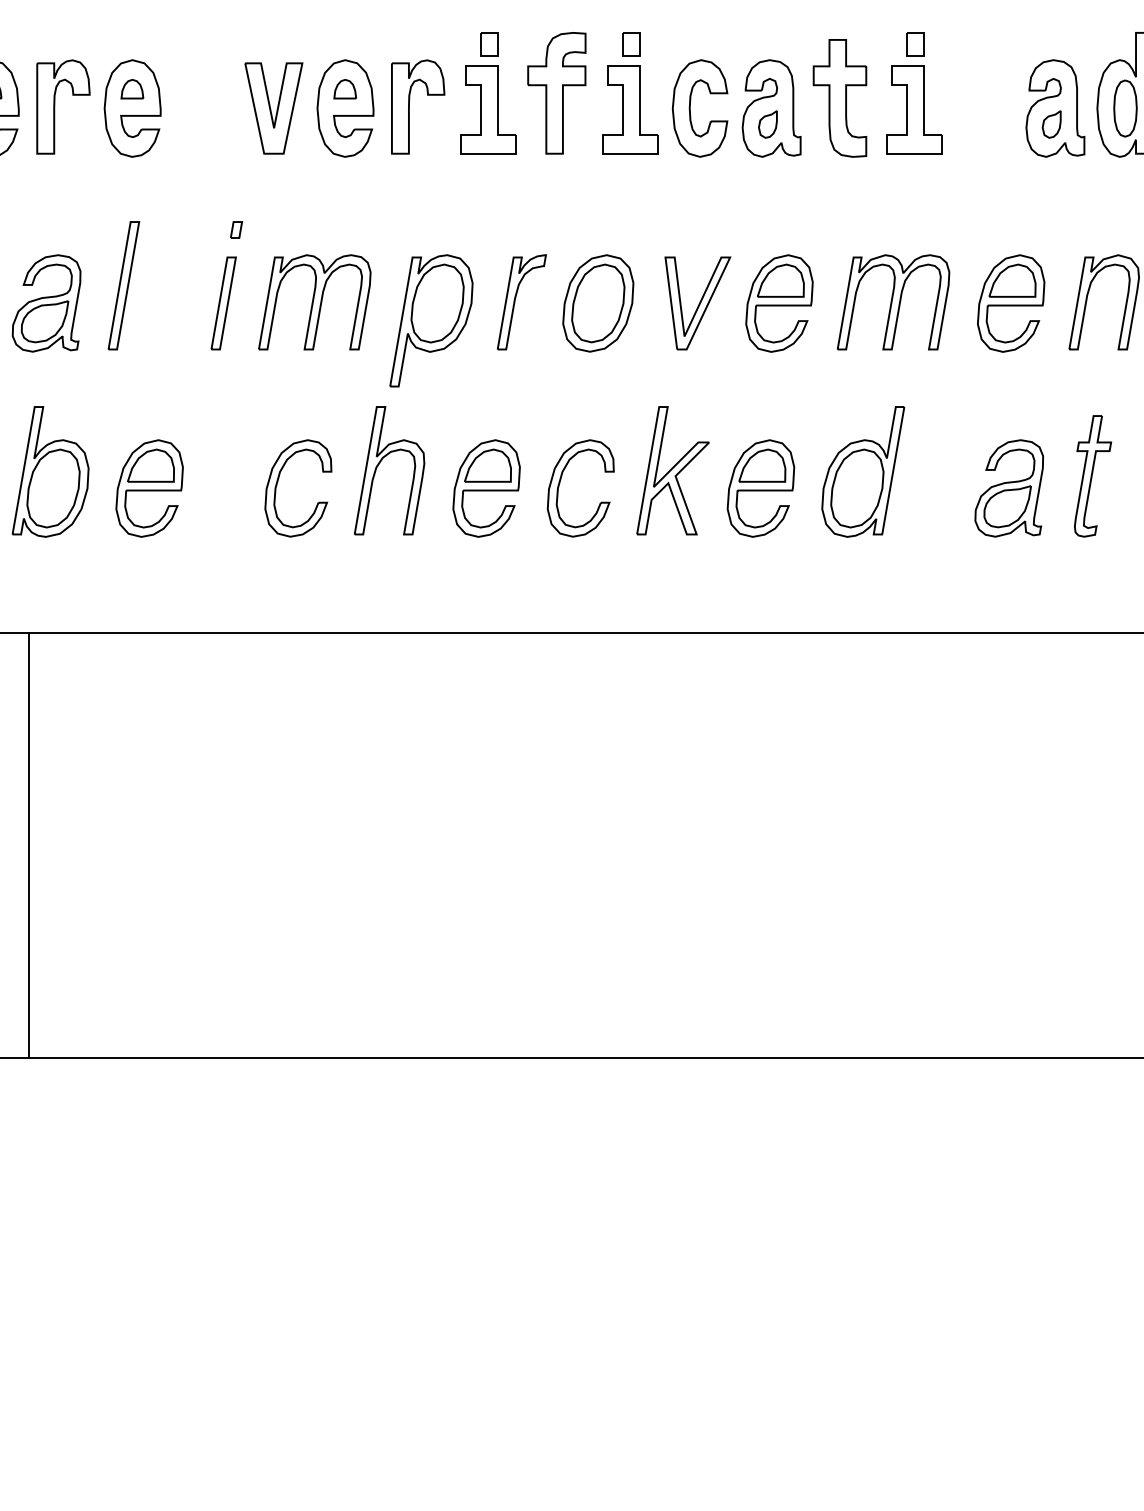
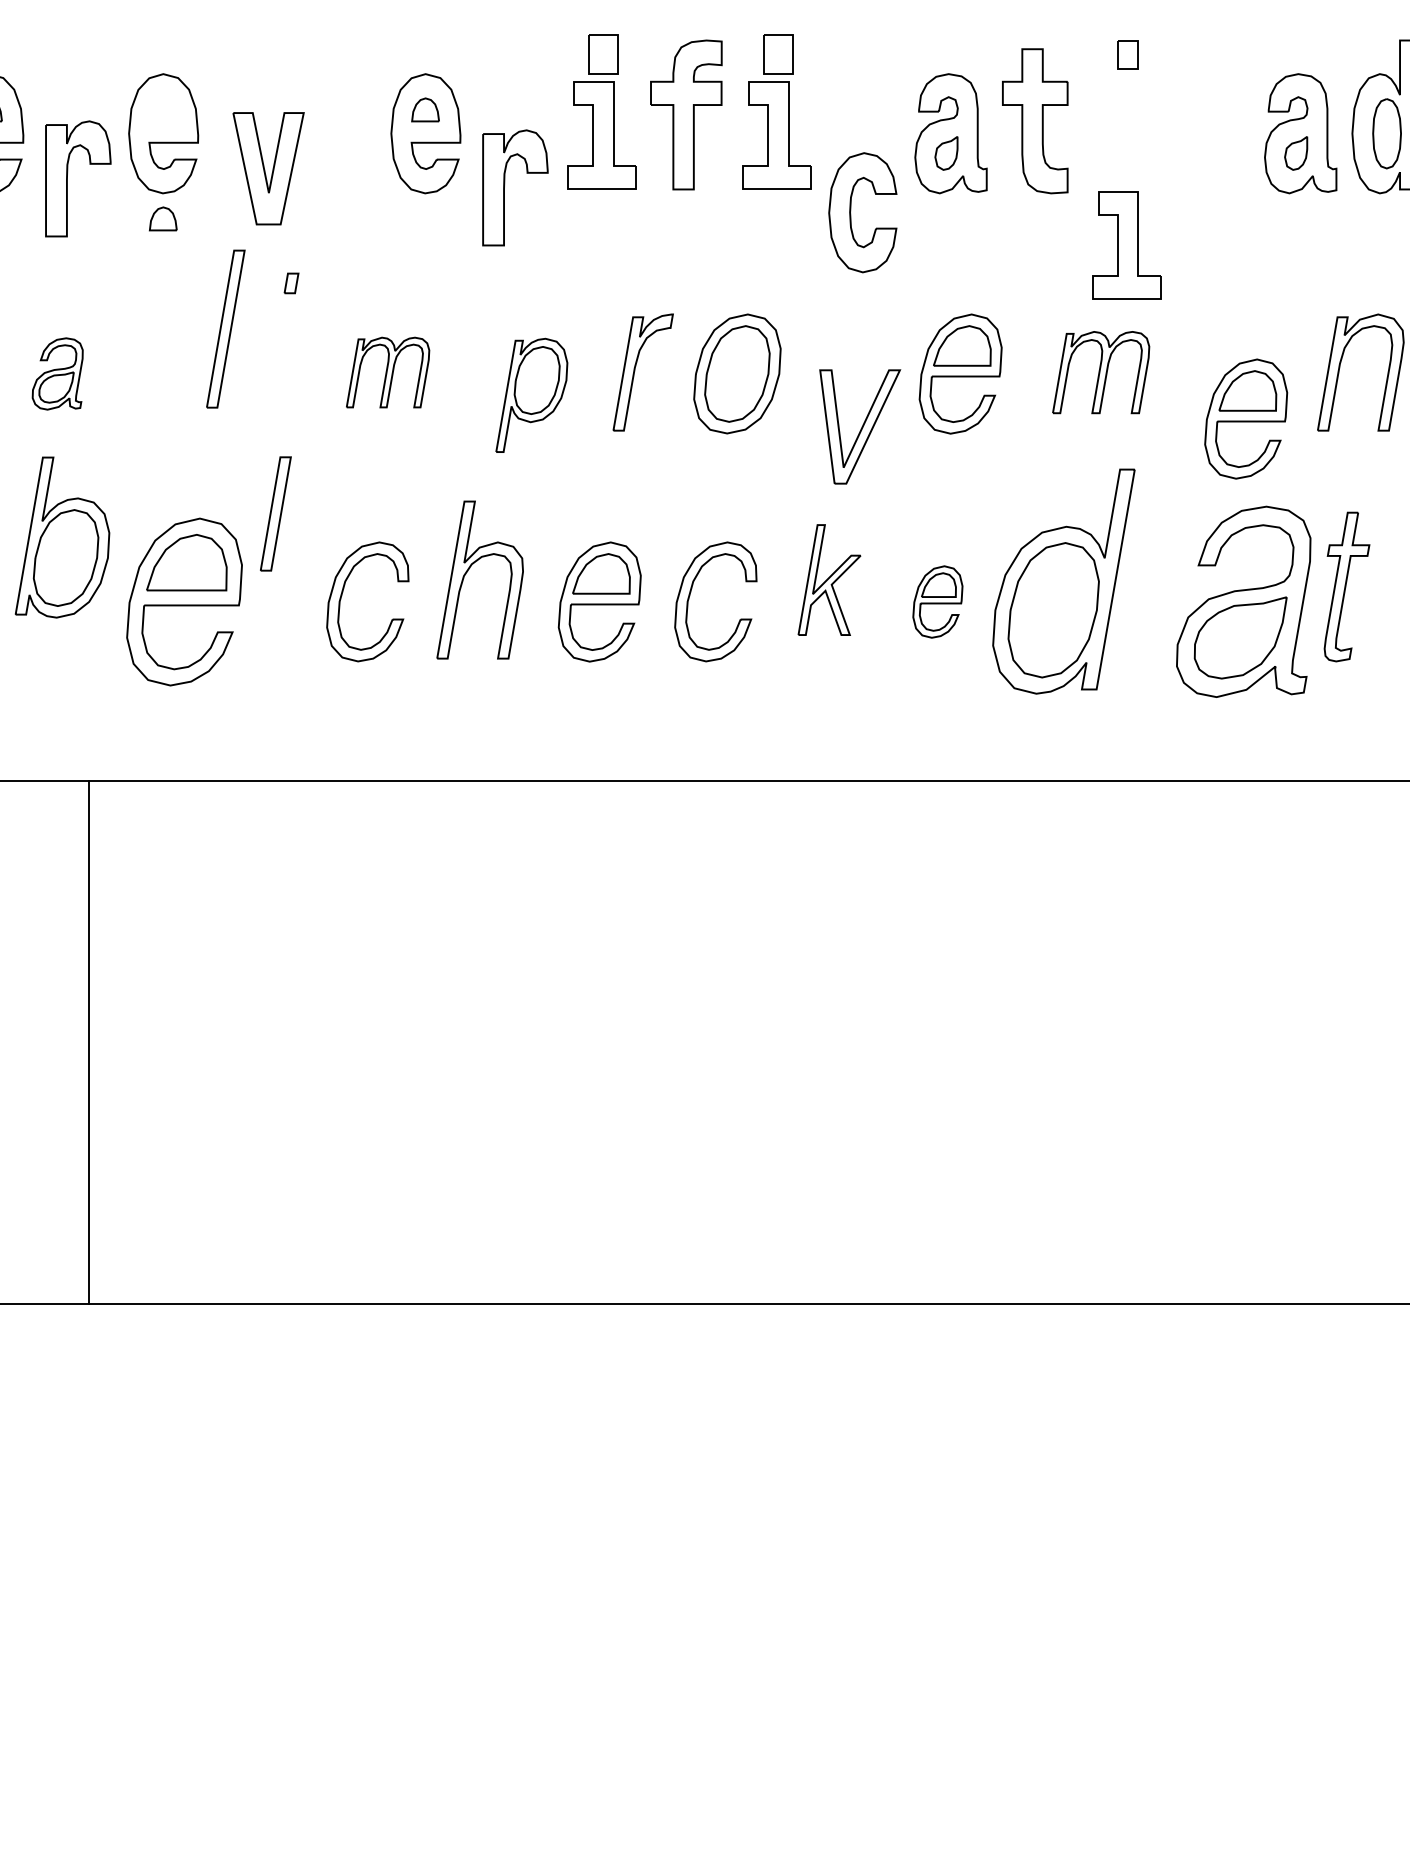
part: (489, 44) -> (603, 54), size x1.4
part: (631, 44) -> (778, 54), size x1.4
part: (132, 88) -> (163, 218), moved
part: (410, 104) -> (505, 184), moved
part: (54, 106) -> (67, 178), moved
part: (690, 107) -> (851, 211), moved
part: (273, 108) -> (268, 168), moved
part: (914, 109) -> (1126, 245), moved
part: (123, 285) -> (225, 328), moved
part: (314, 302) -> (387, 372), size x0.6
part: (892, 302) -> (1100, 372), size x0.7
part: (46, 303) -> (57, 373), size x0.6
part: (223, 303) -> (275, 513), moved
part: (698, 303) -> (860, 426), moved
part: (1011, 303) -> (1246, 418), moved
part: (431, 320) -> (531, 395), size x0.7
part: (673, 470) -> (829, 579), size x0.7
part: (50, 471) -> (62, 537), moved
part: (862, 471) -> (1063, 581), size x1.4
part: (149, 488) -> (184, 601), size x1.4
part: (760, 488) -> (937, 601), size x0.6
part: (1008, 488) -> (1243, 601), size x1.6
line: (28, 845) -> (88, 1042), moved

